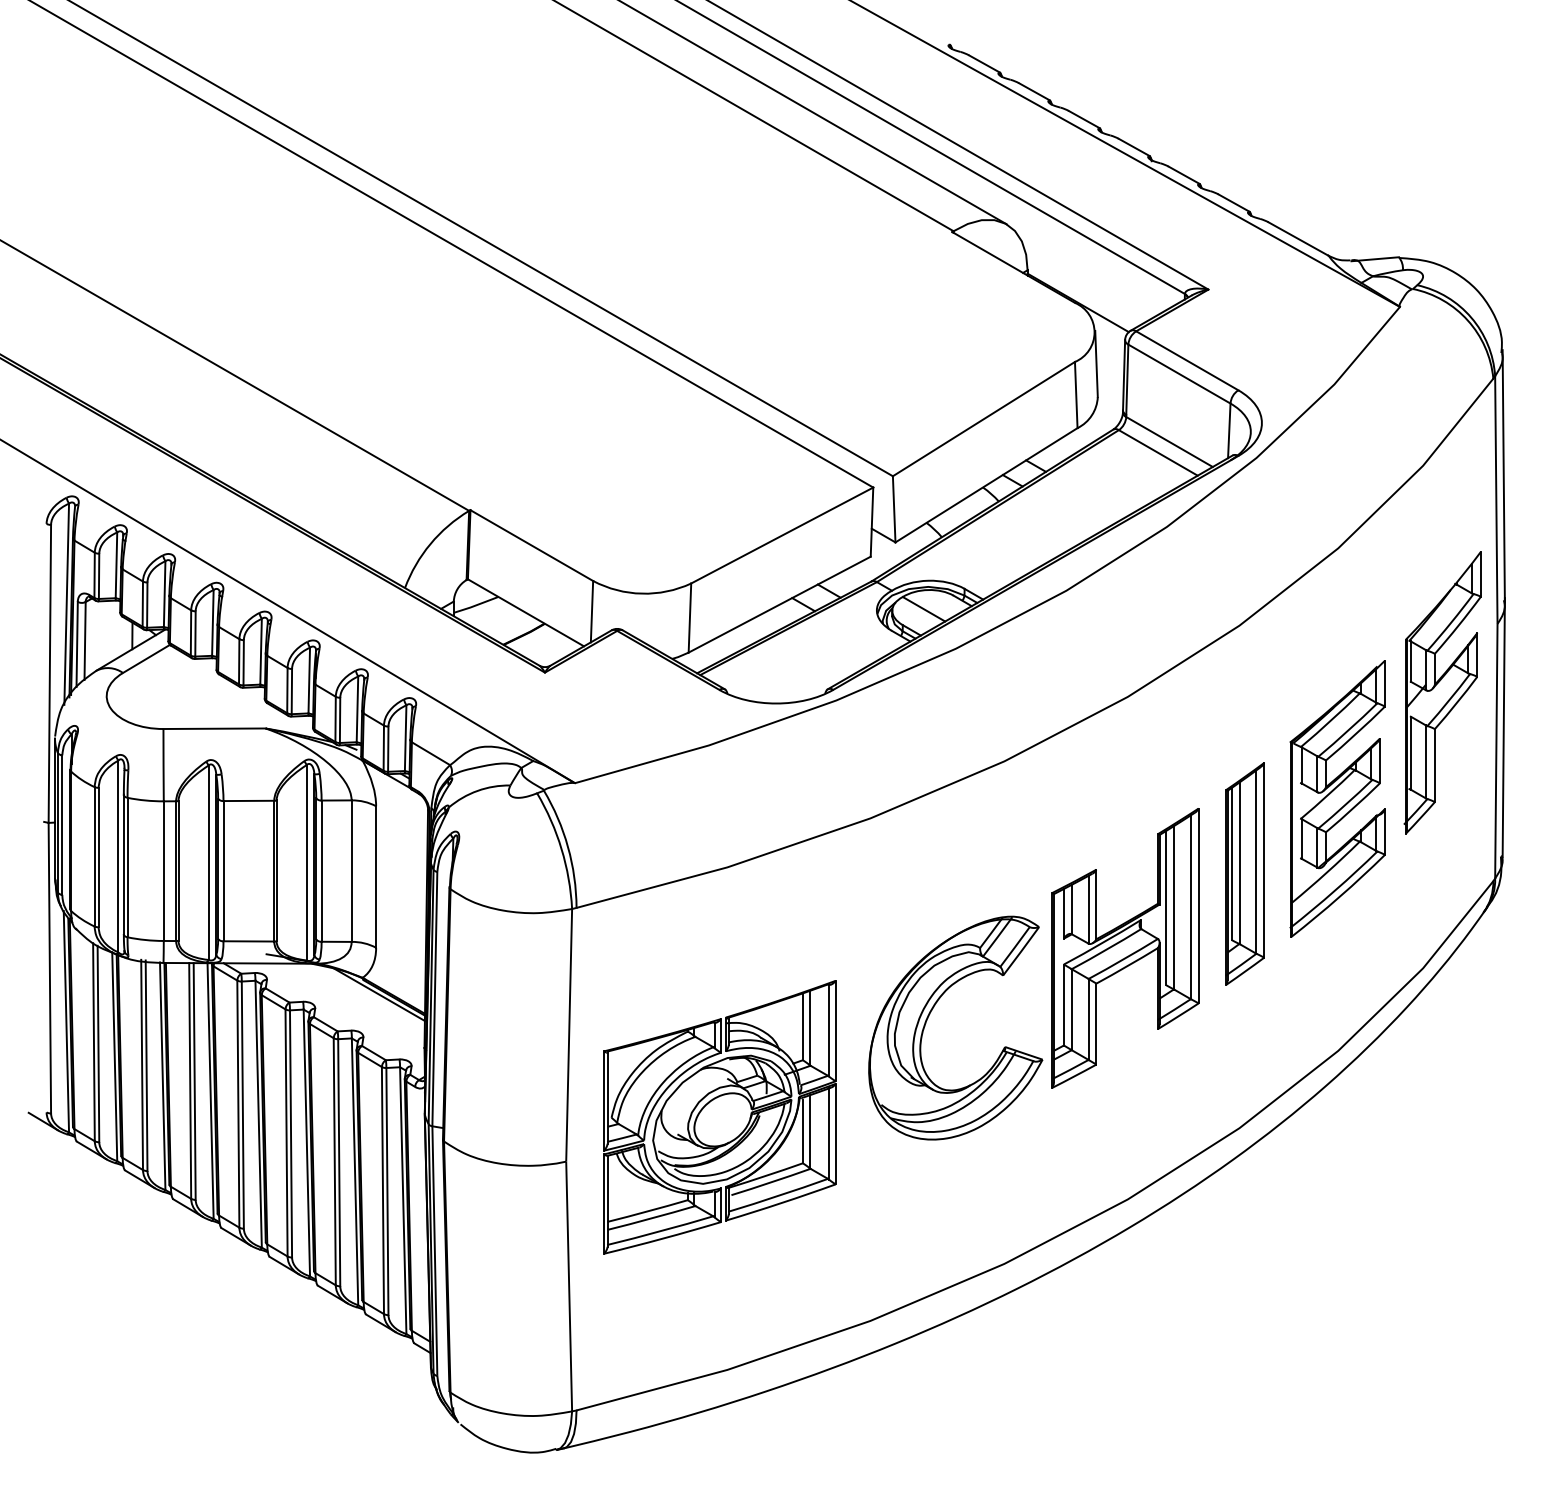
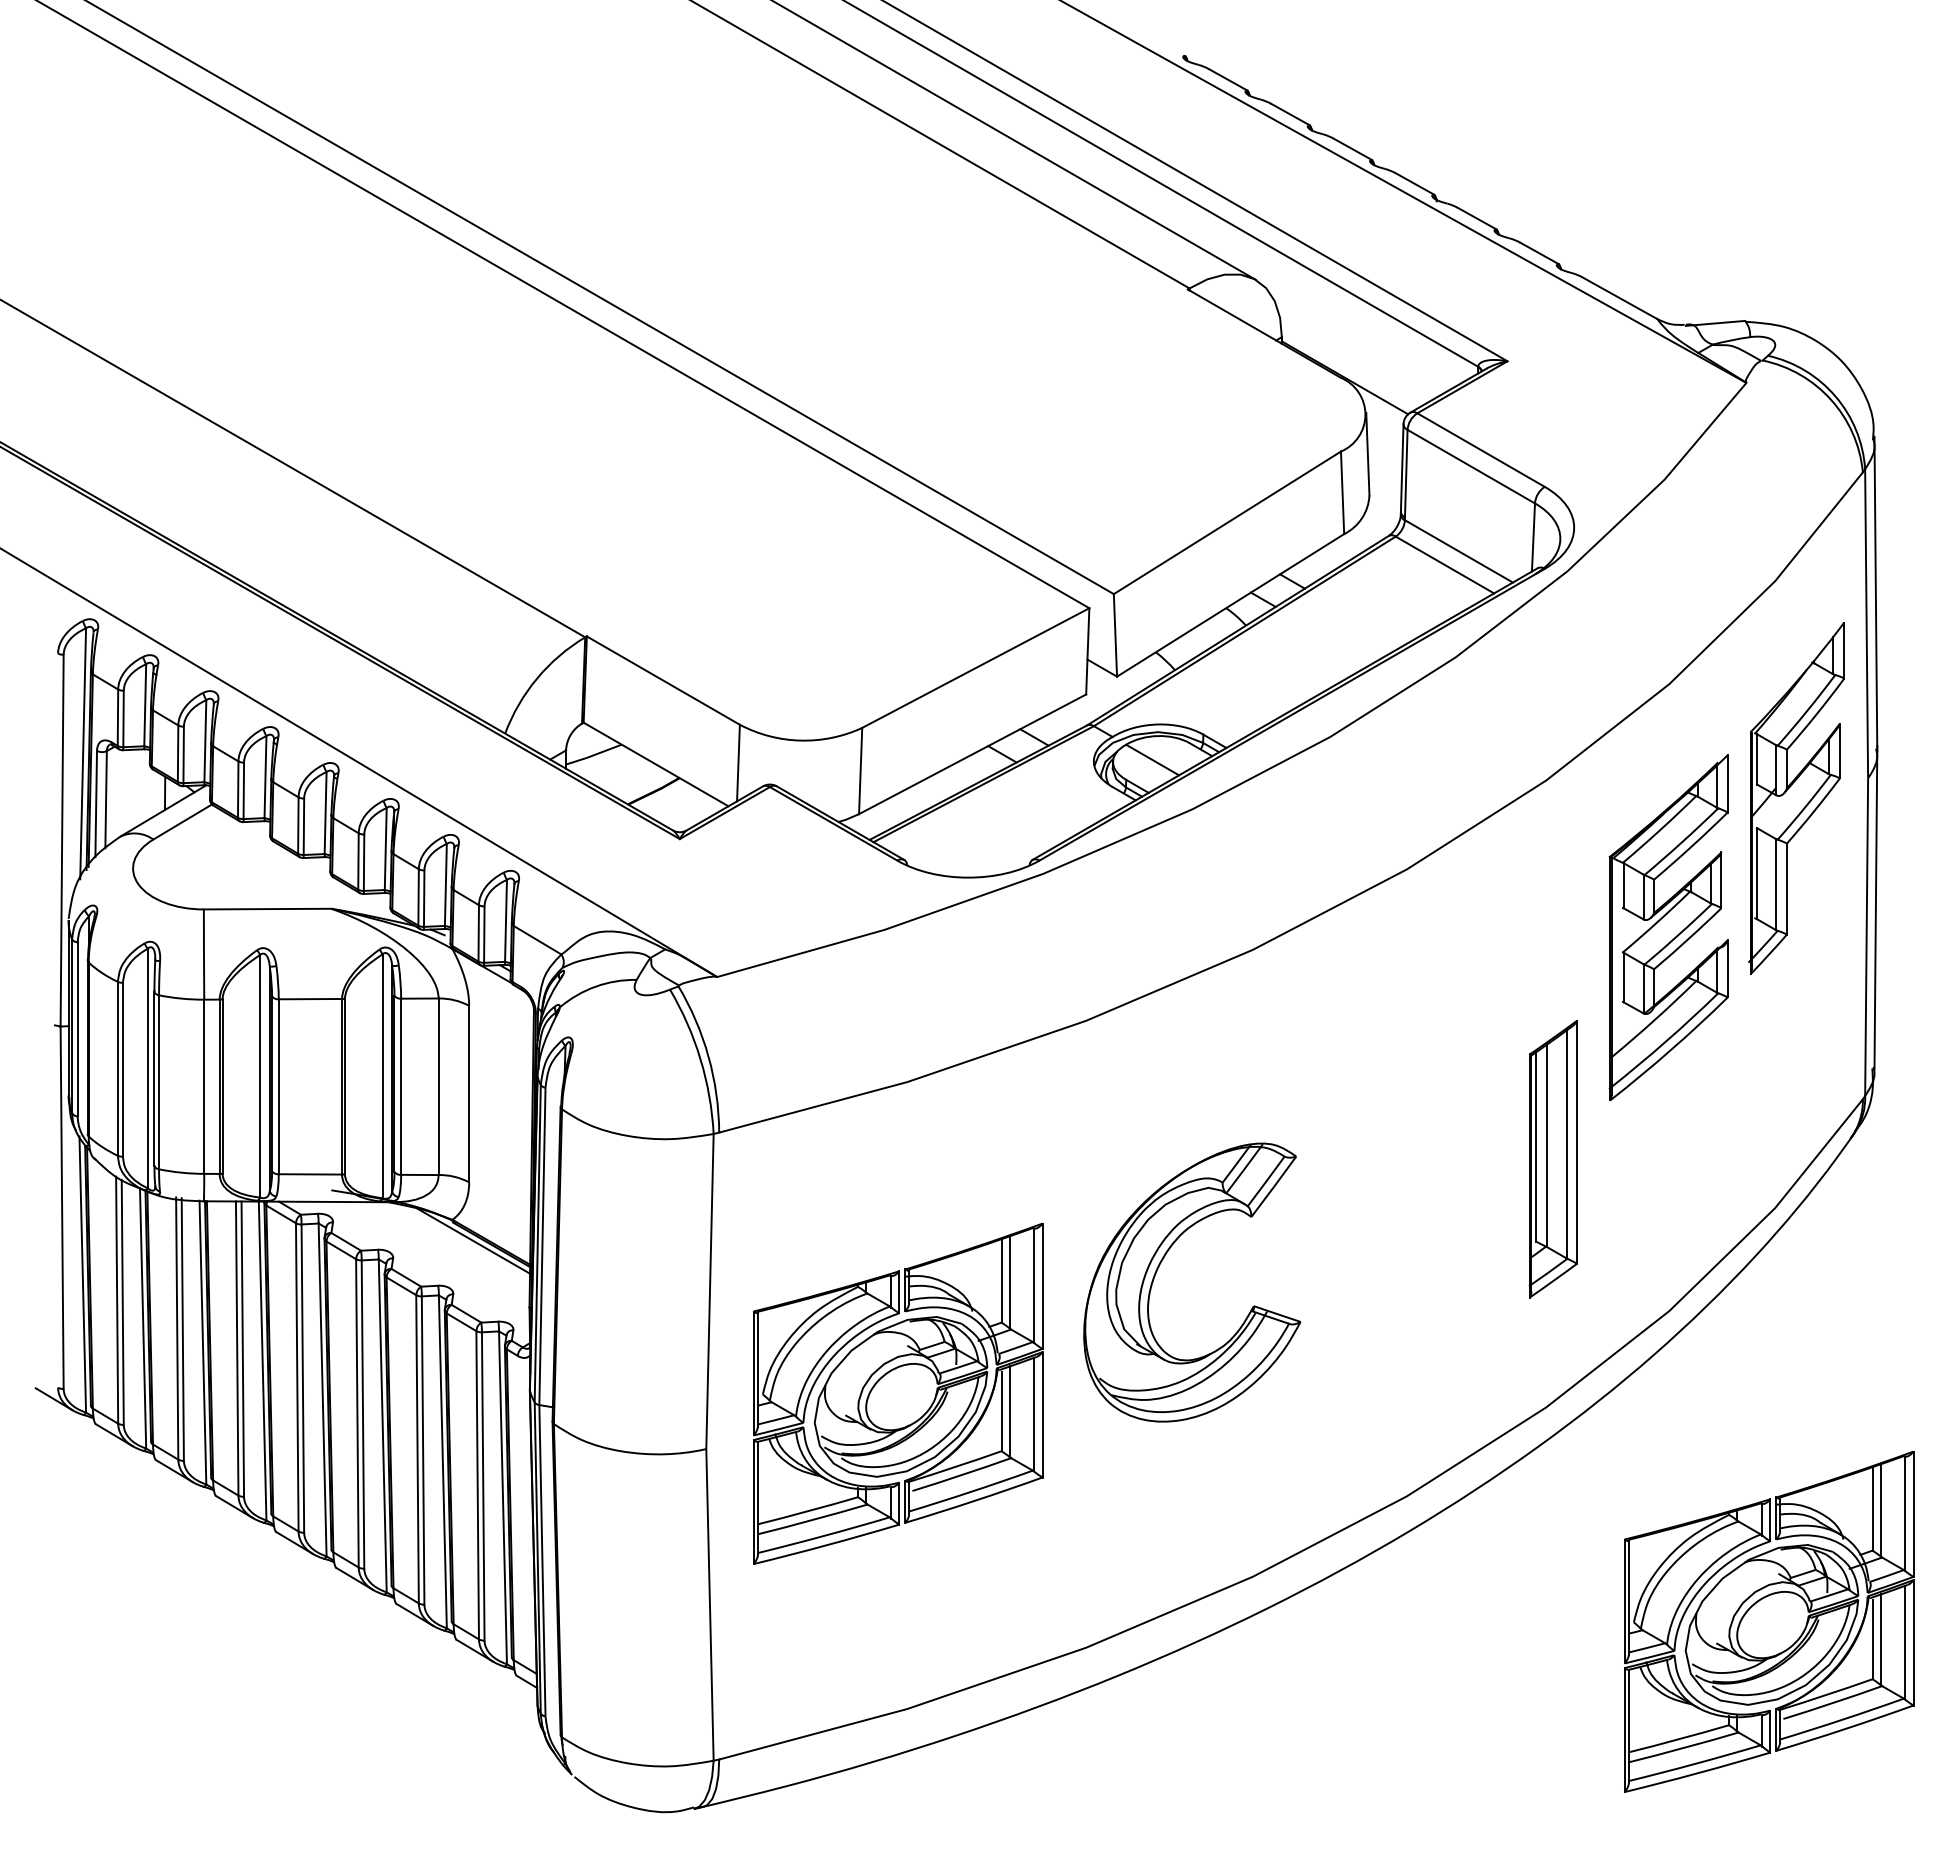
part: (1442, 692) -> (1796, 798), moved
part: (1337, 798) -> (1668, 927), moved
part: (1244, 874) -> (1552, 1159), moved
part: (1125, 947) -> (1403, 1182), removed
part: (1418, 1299) -> (1769, 1621), added

